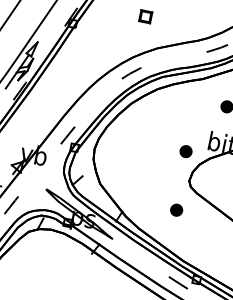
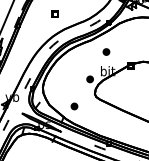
part: (176, 210) -> (74, 106), moved

